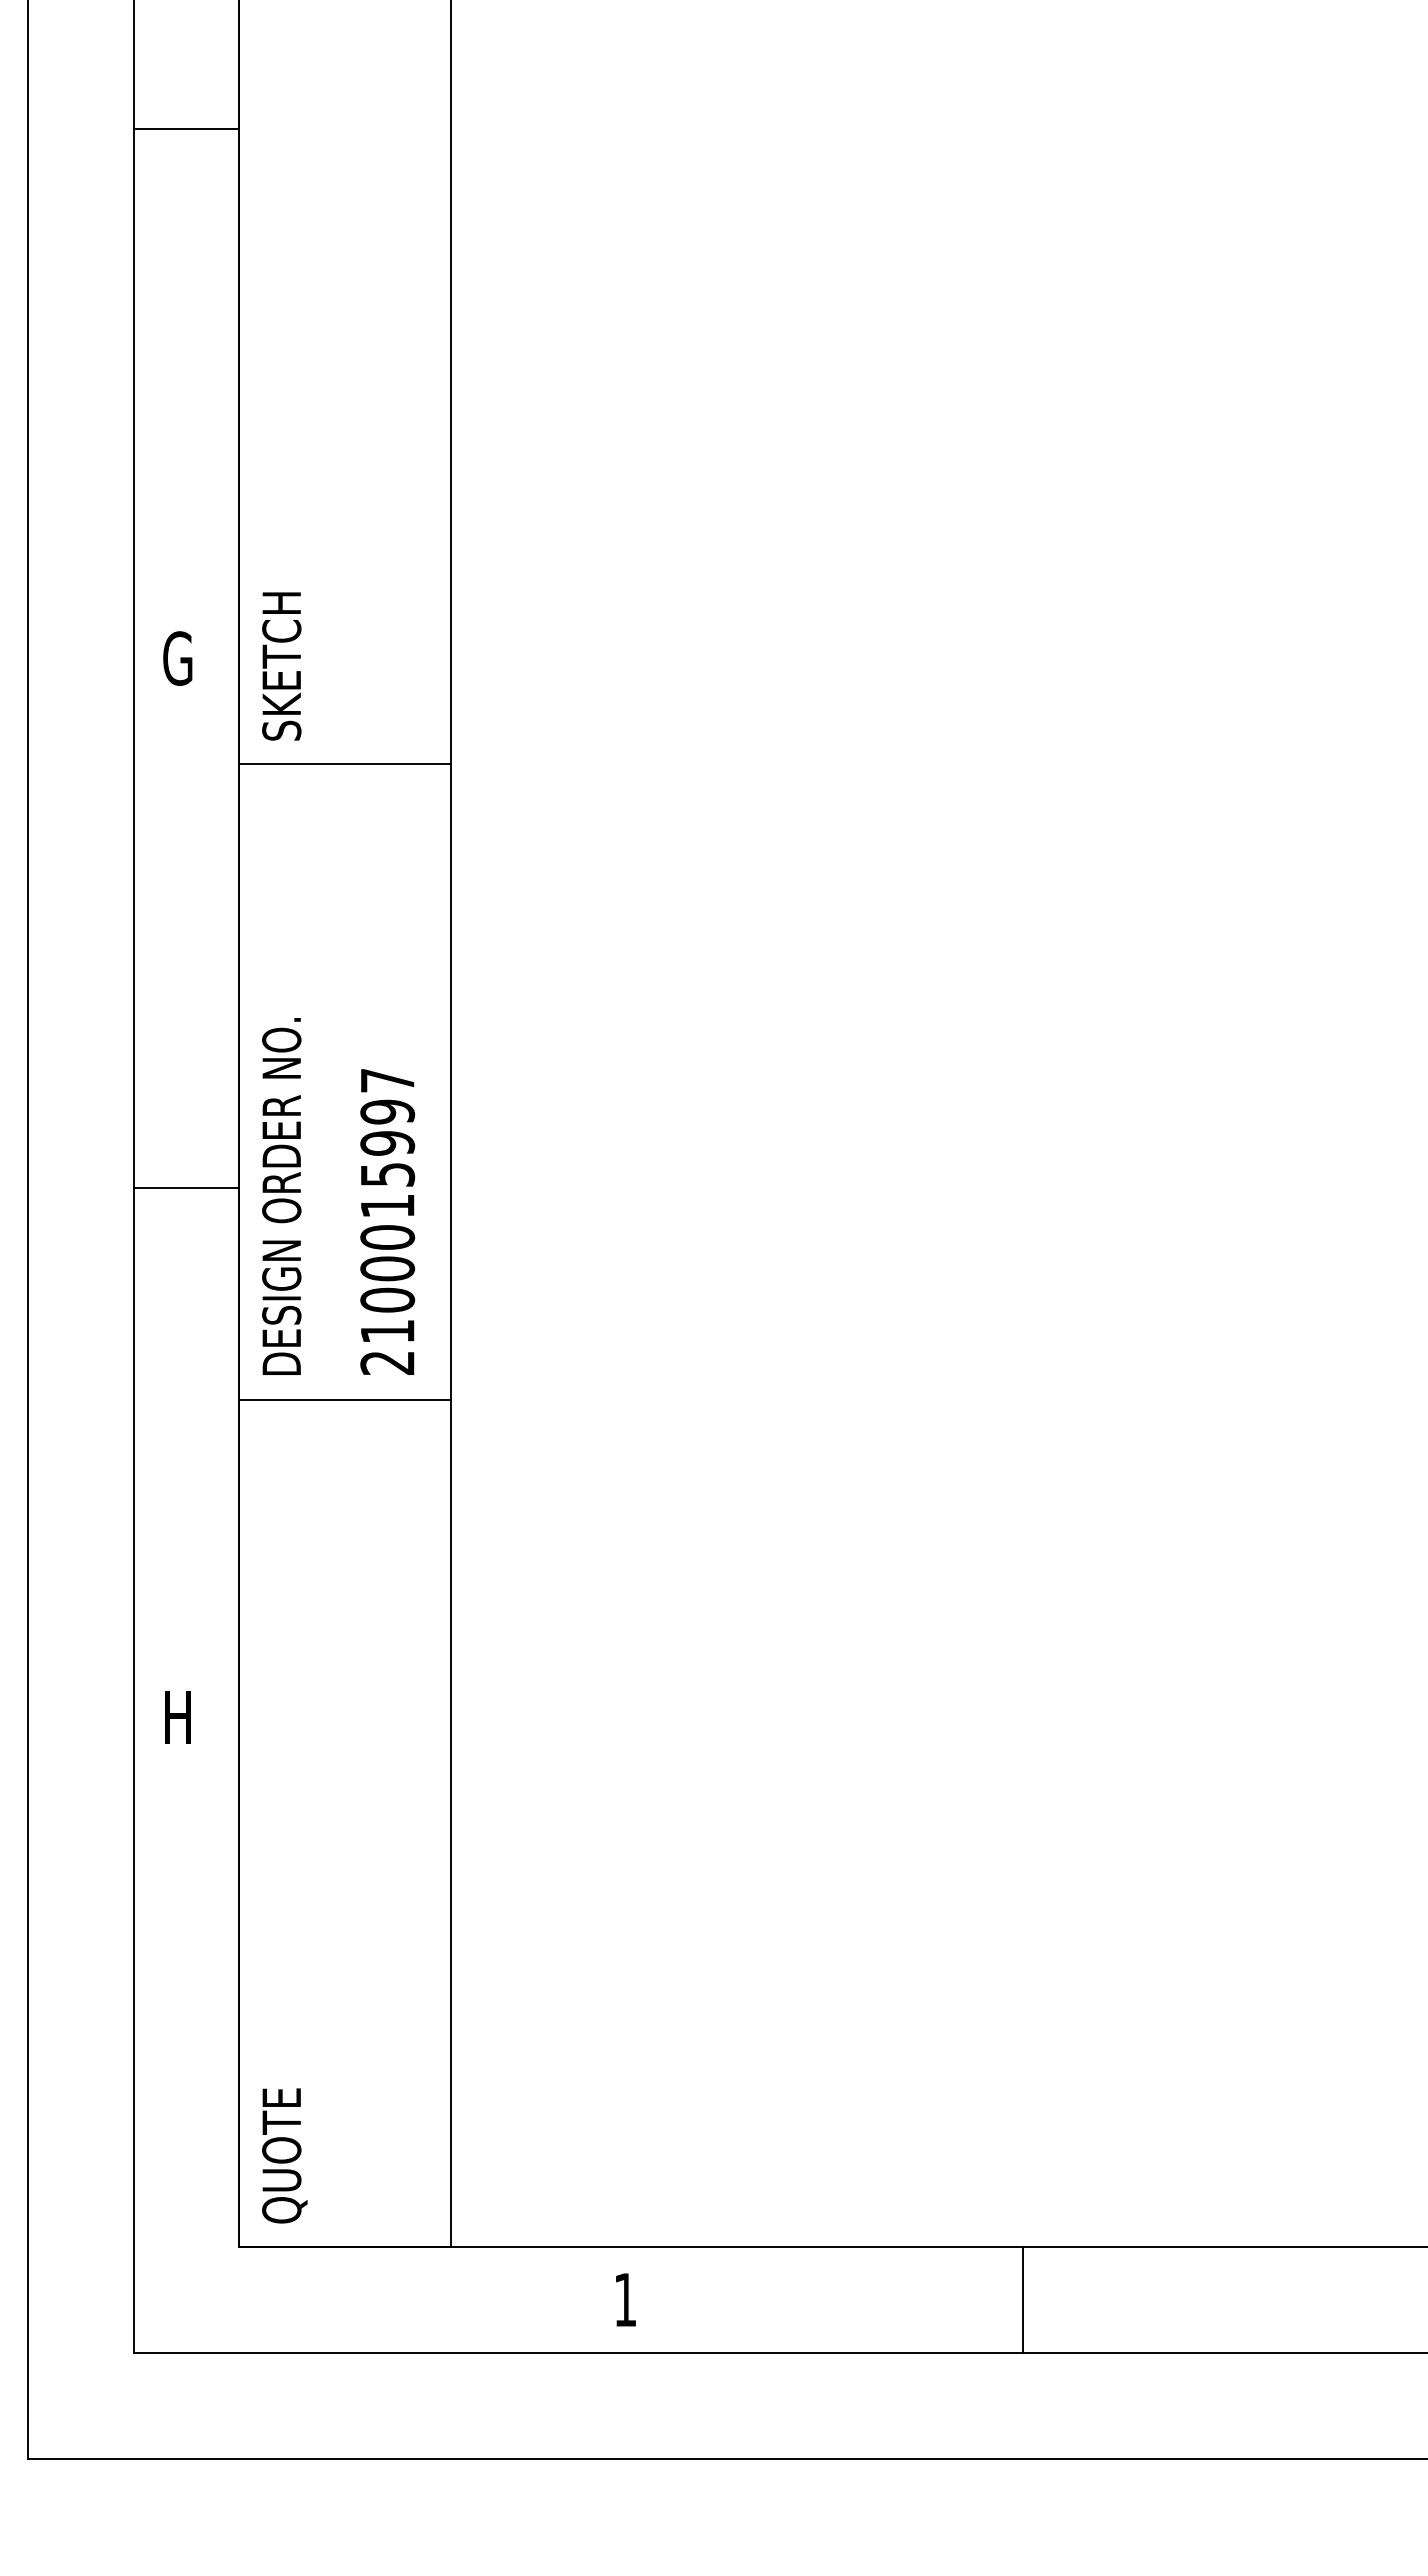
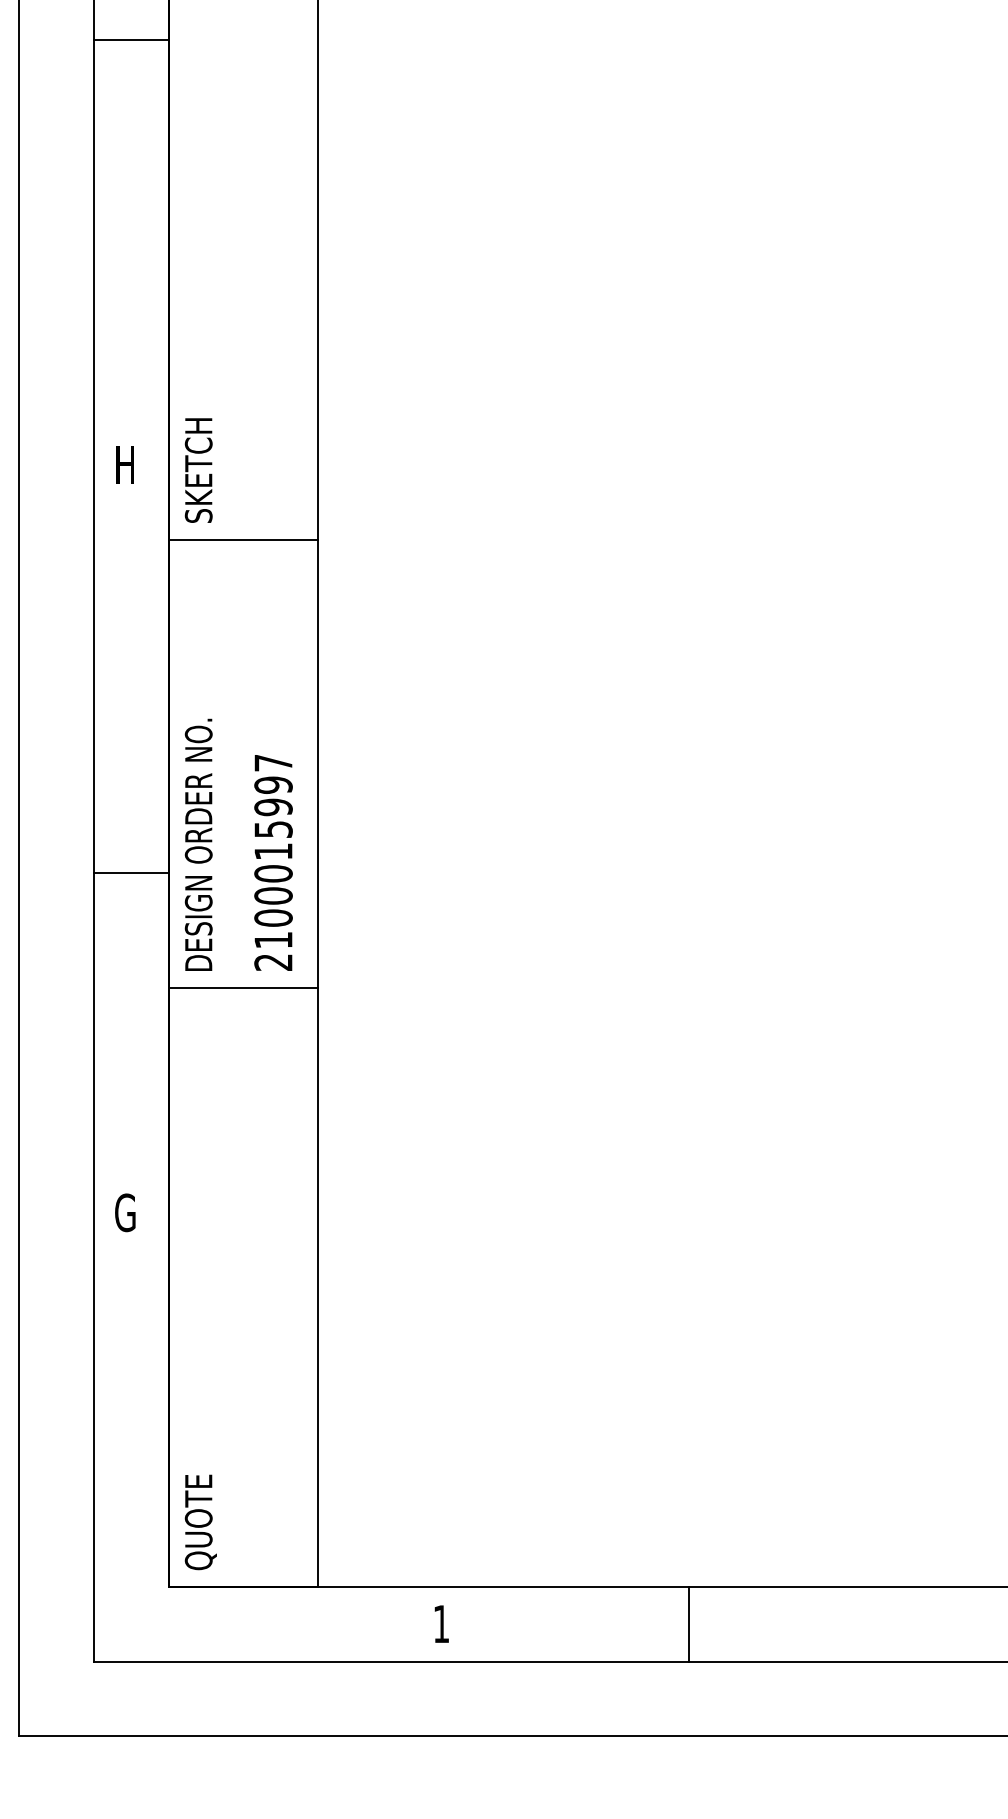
line: (186, 129) -> (131, 40), moved
text: (177, 658) -> (125, 464), G -> H
line: (186, 1188) -> (131, 873), moved
text: (177, 1717) -> (125, 1212), H -> G
line: (1023, 2299) -> (689, 1623), moved

